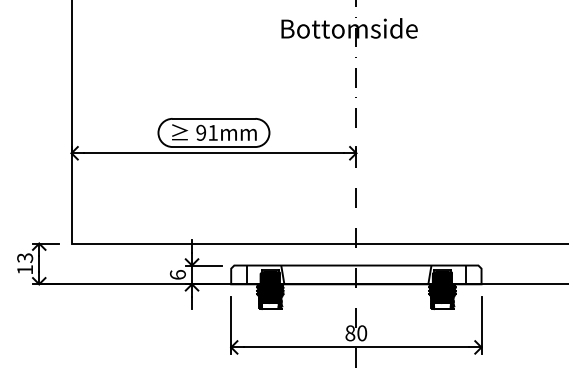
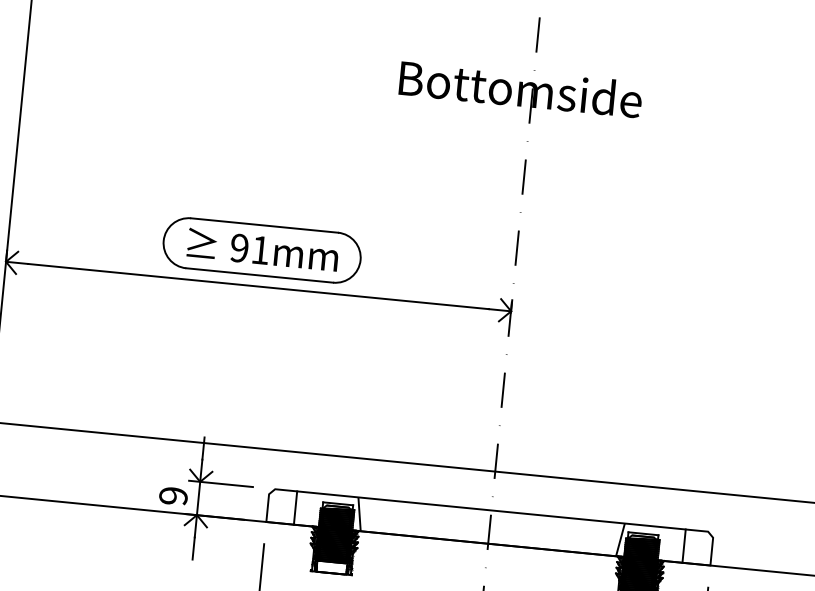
text: (177, 274) -> (172, 495), 6 -> 9

